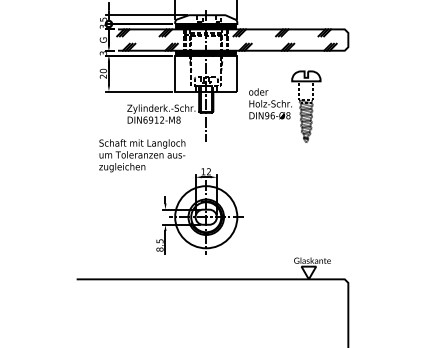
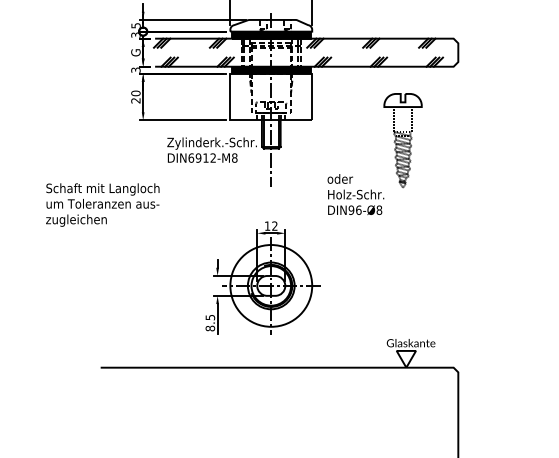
text: (270, 103) -> (355, 194), moved
text: (142, 155) -> (103, 204), moved

